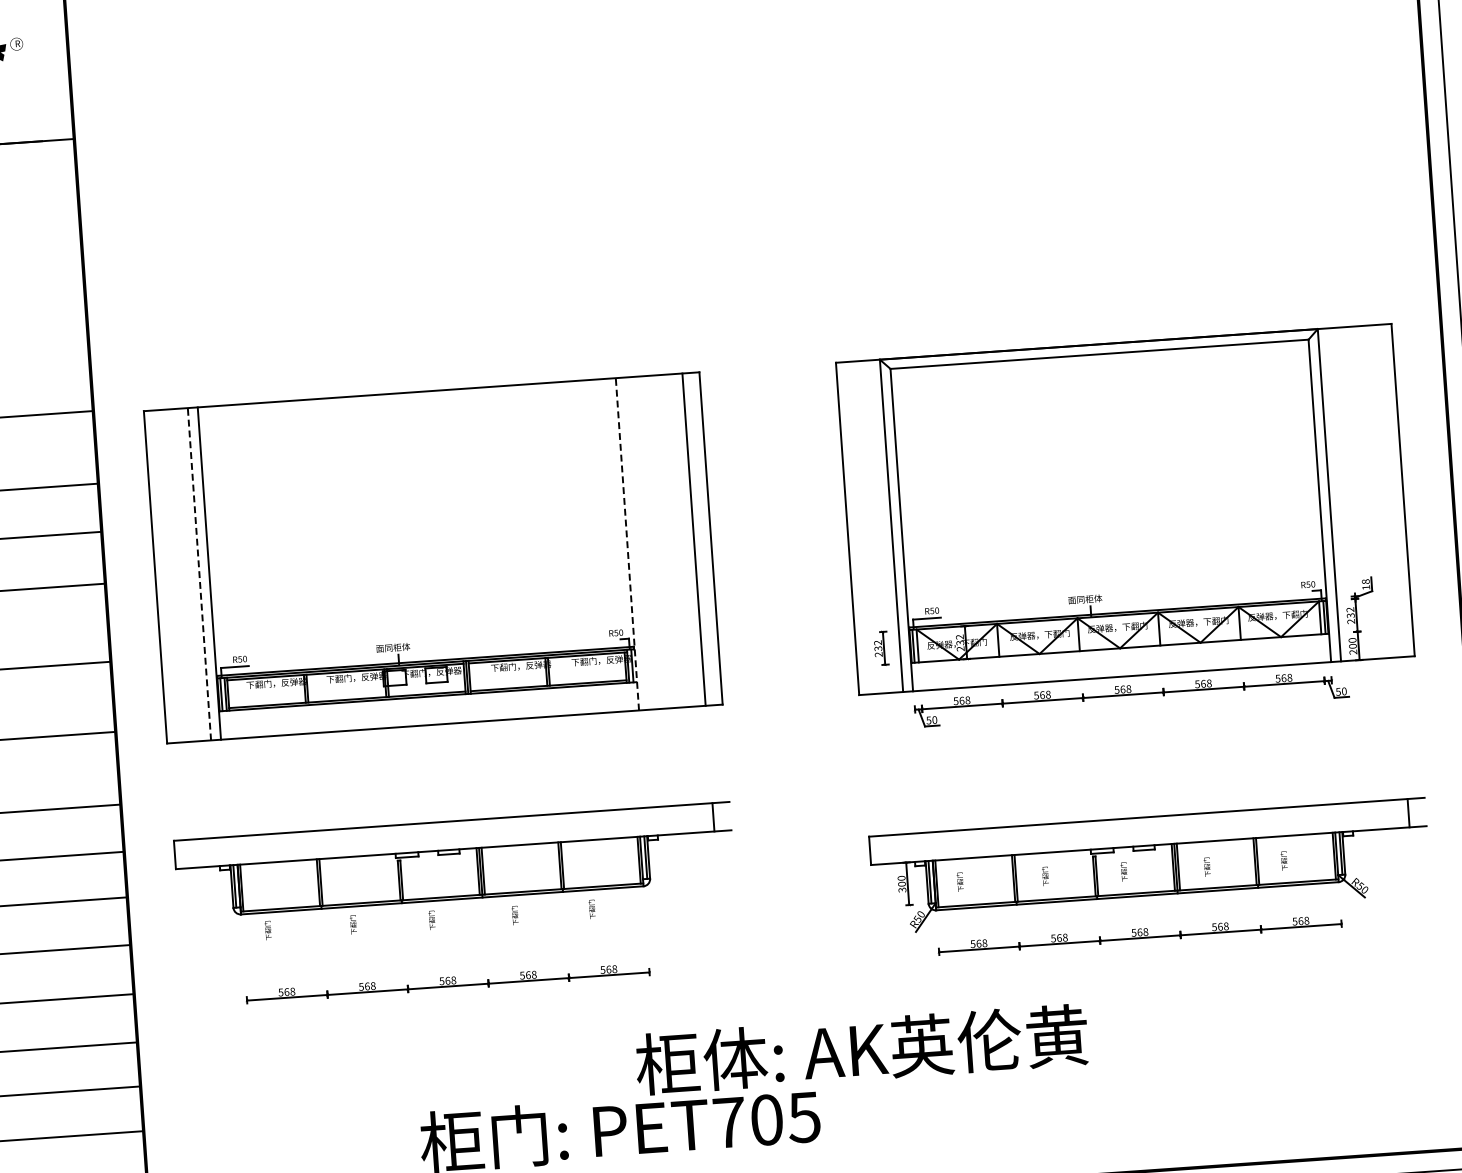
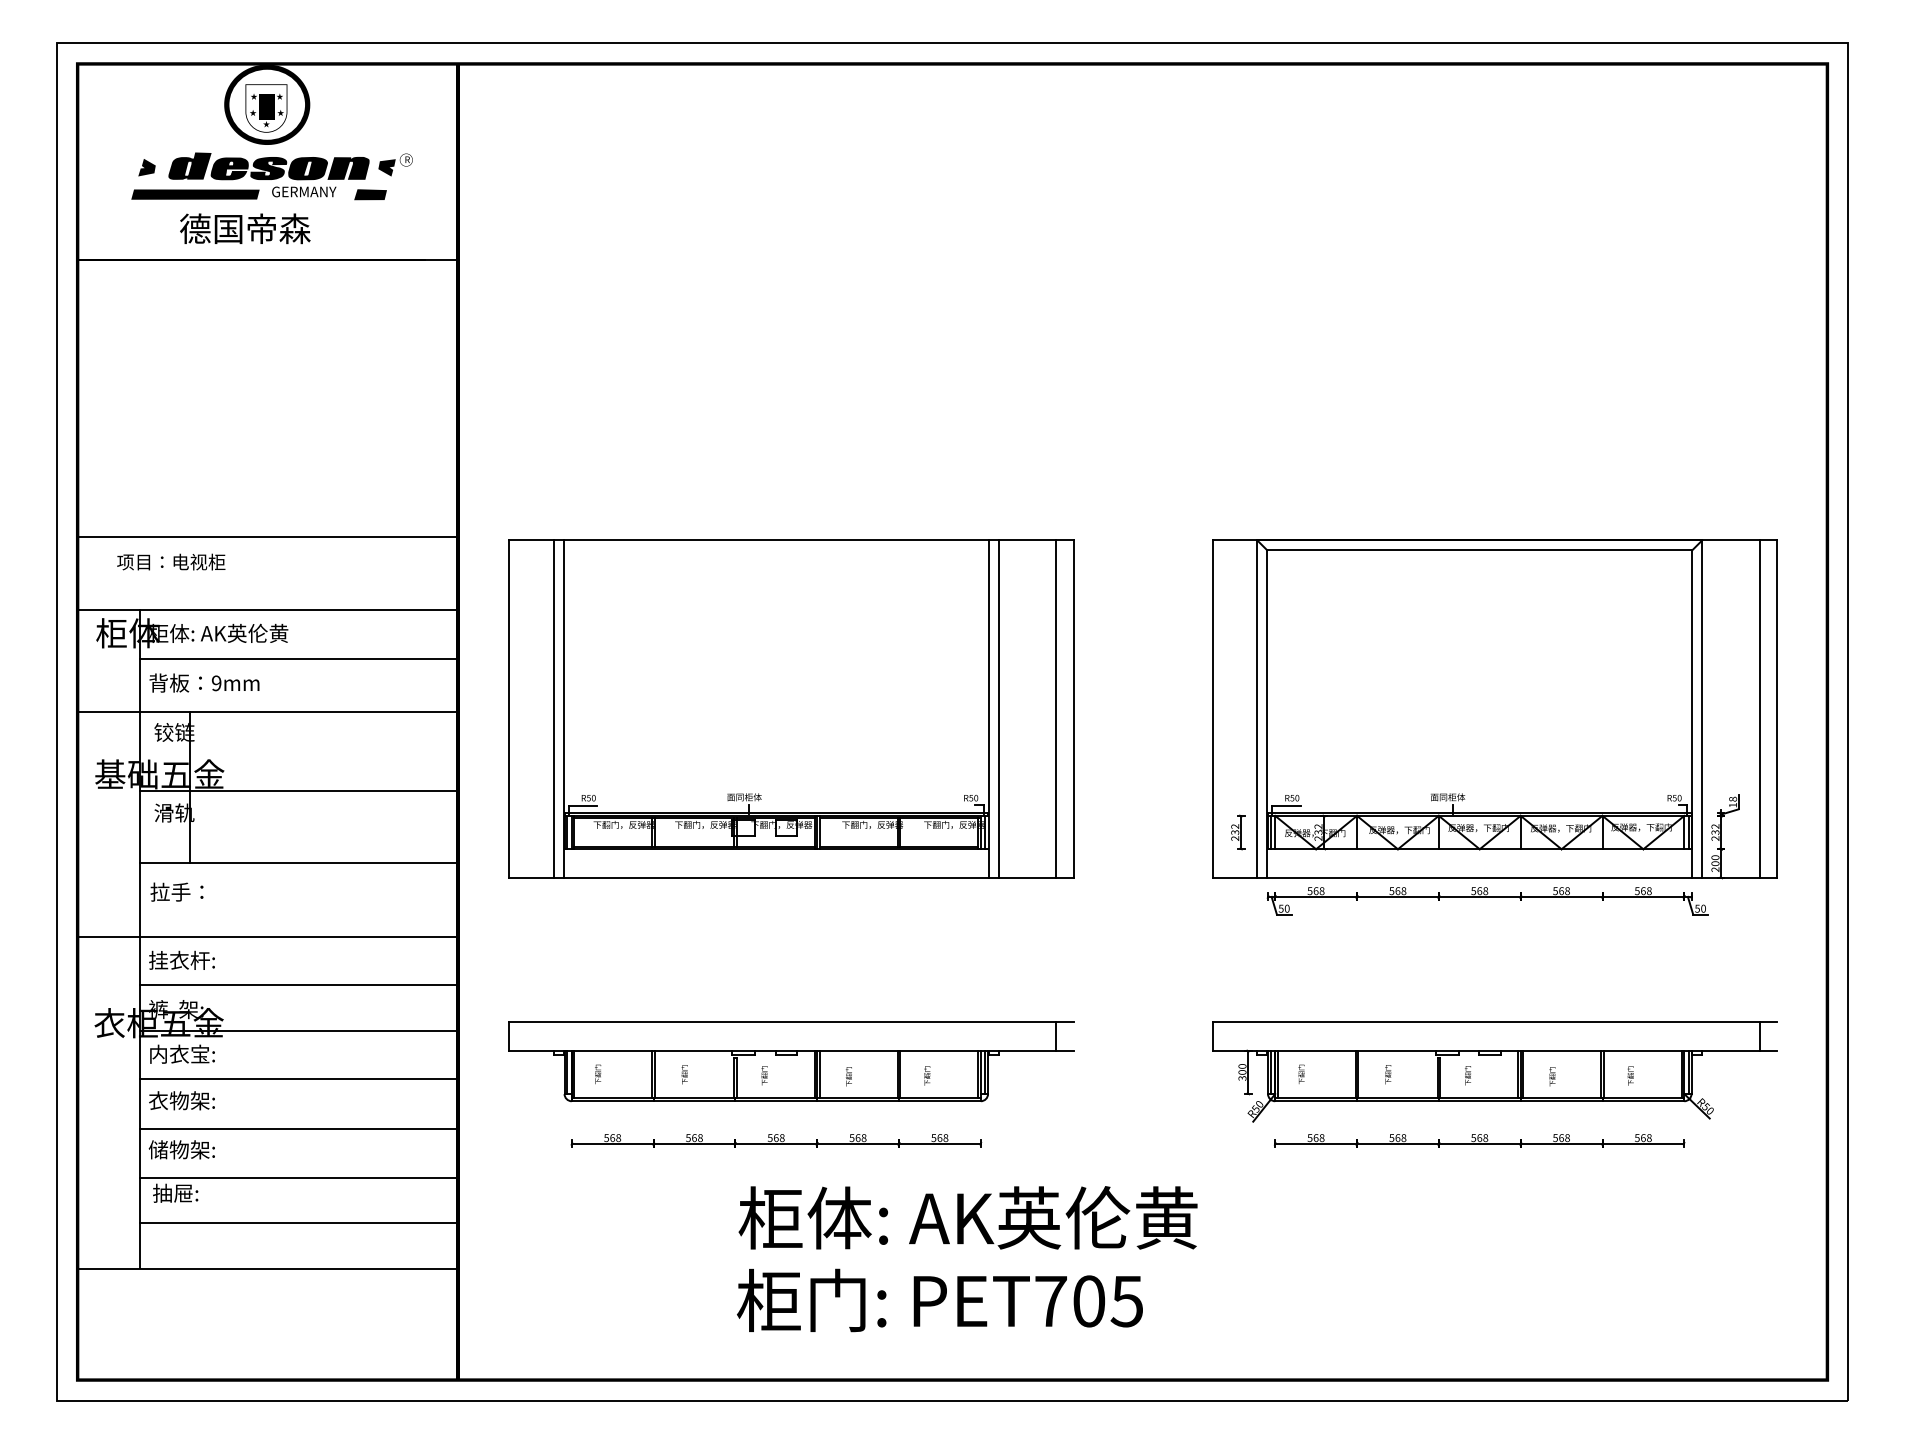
line: (1385, 491) -> (1759, 709), added
line: (637, 543) -> (998, 709), added
line: (627, 544) -> (988, 709), dashed -> solid
line: (199, 574) -> (553, 709), dashed -> solid
part: (454, 860) -> (791, 1061), moved
text: (861, 1049) -> (967, 1217), moved

